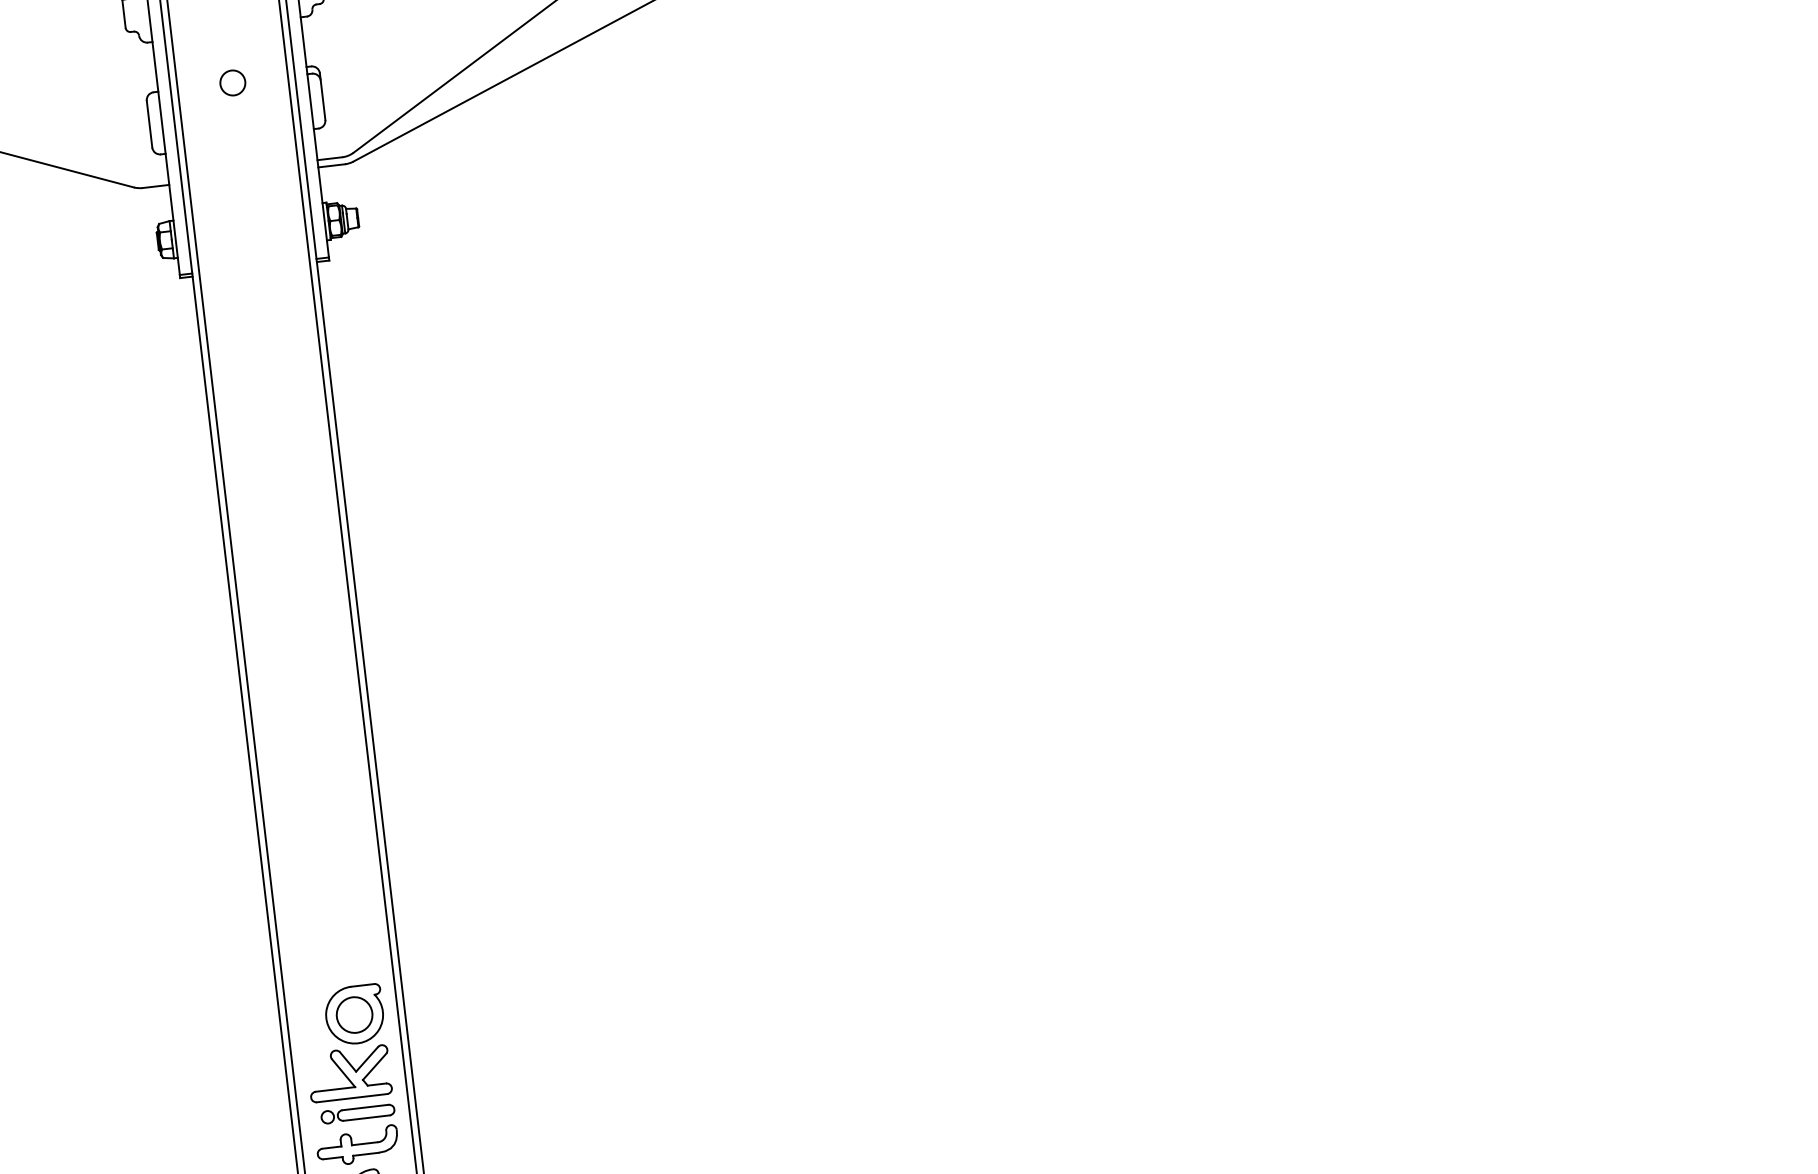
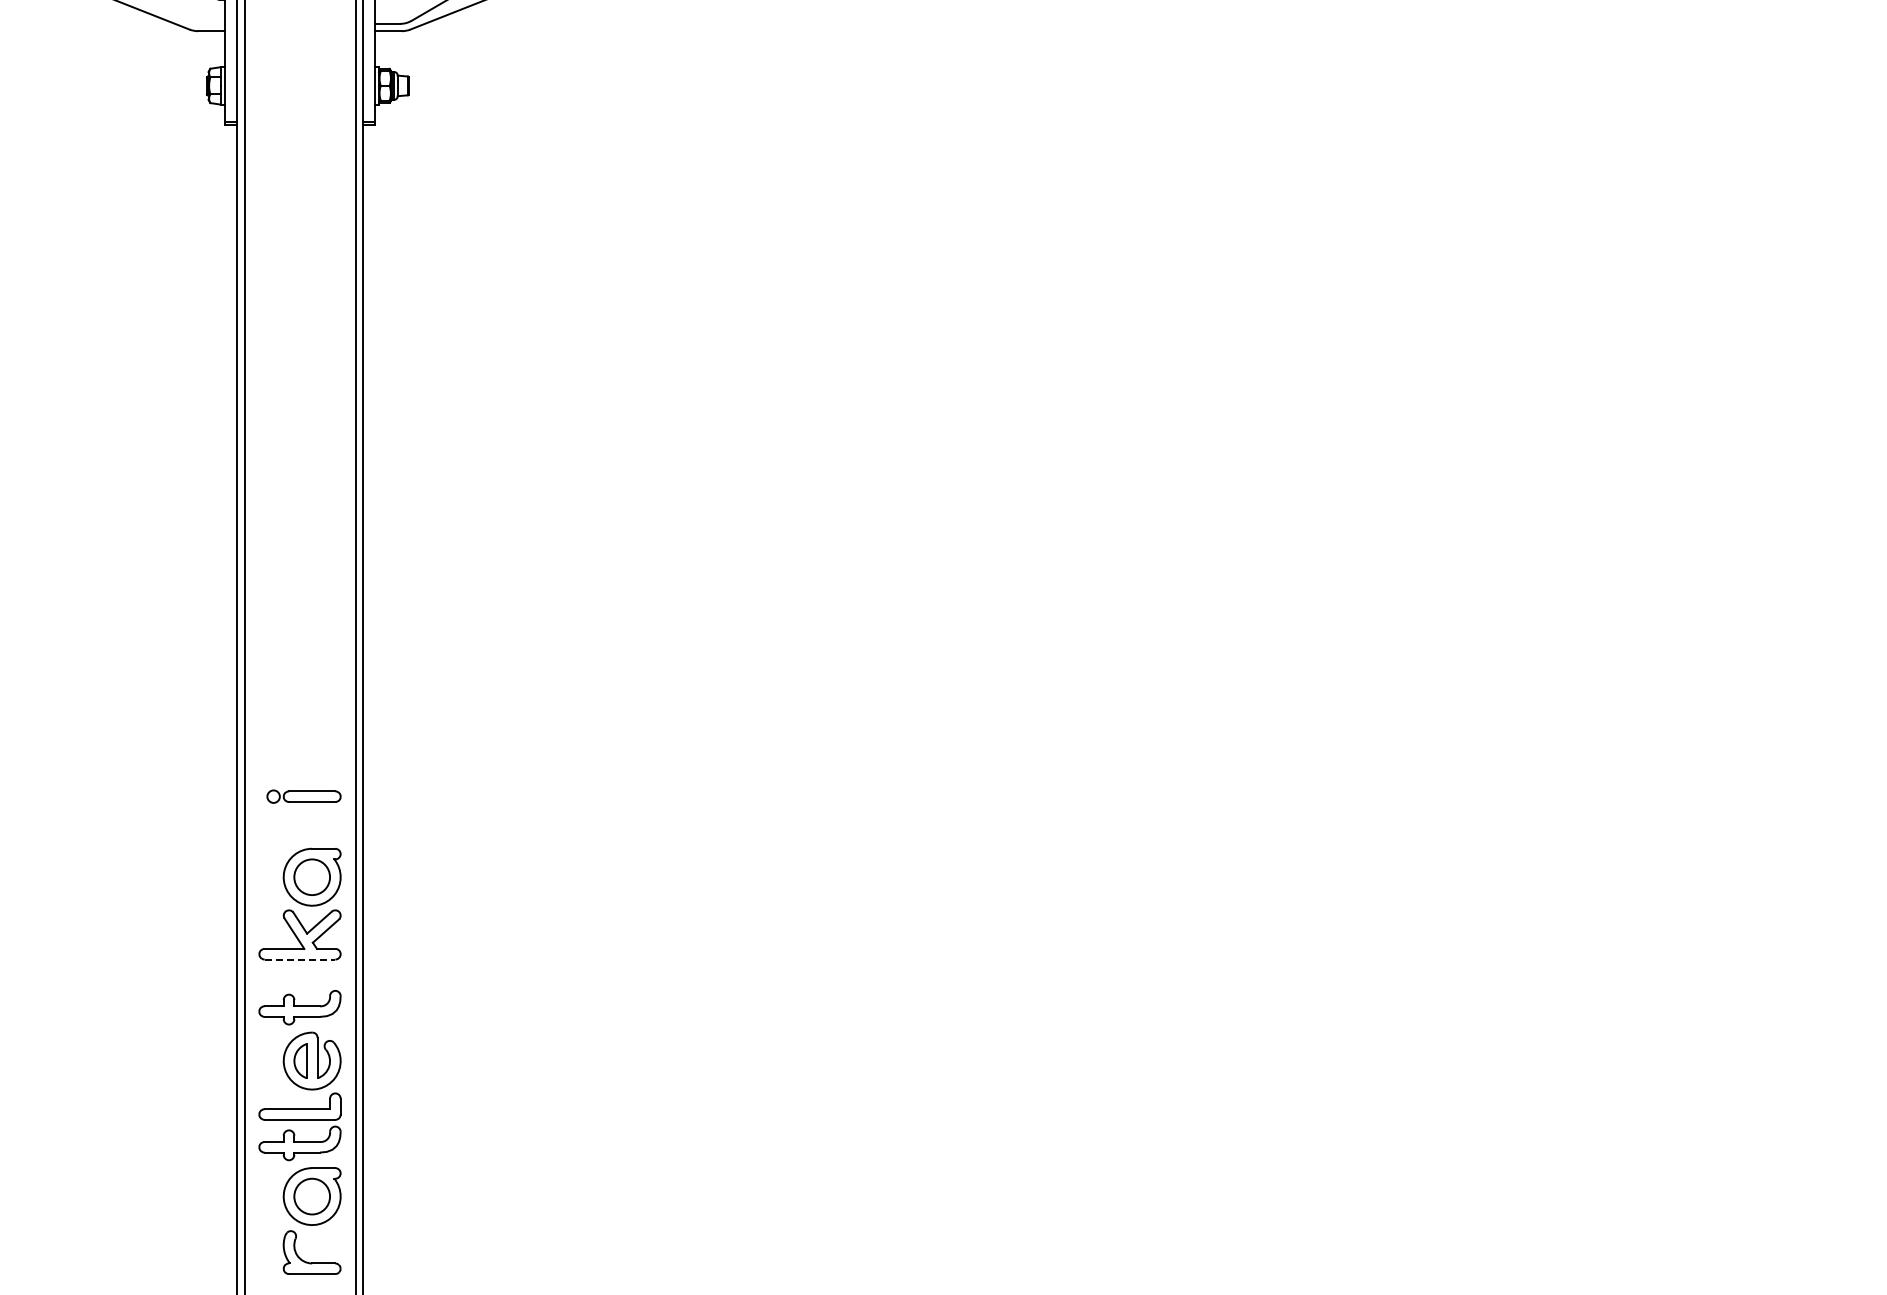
line: (352, 1098) -> (300, 959), solid -> dashed
part: (357, 1113) -> (303, 796), moved

